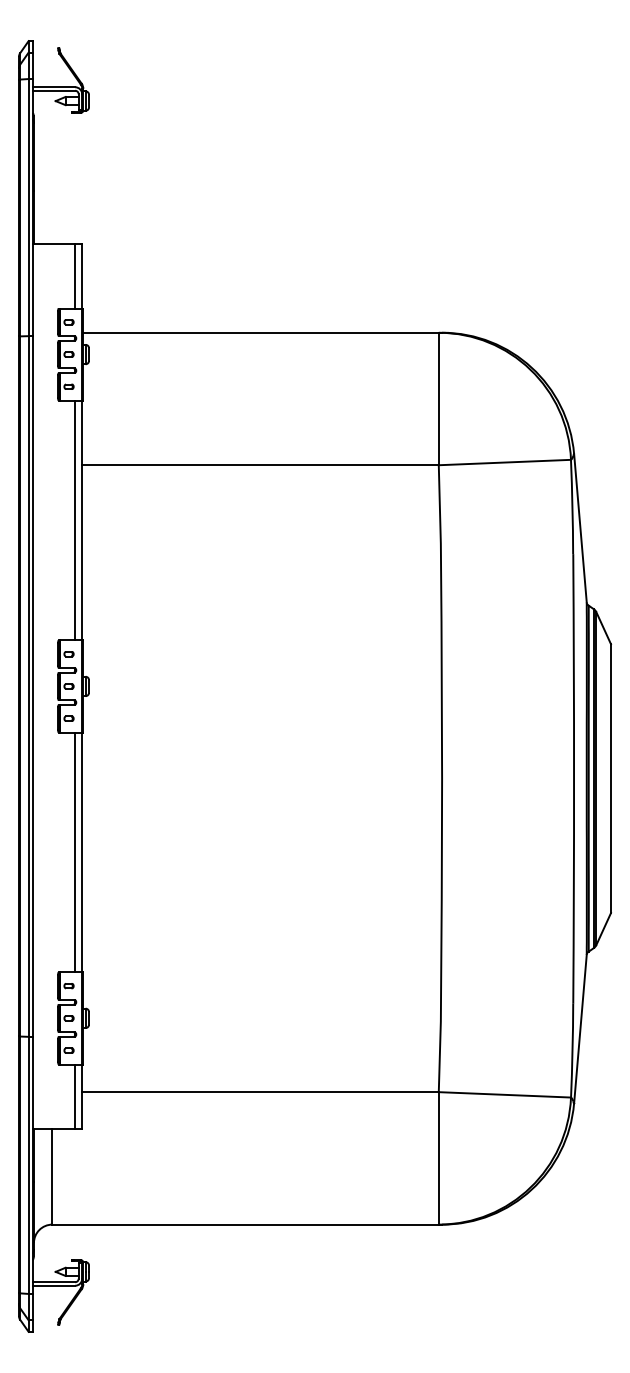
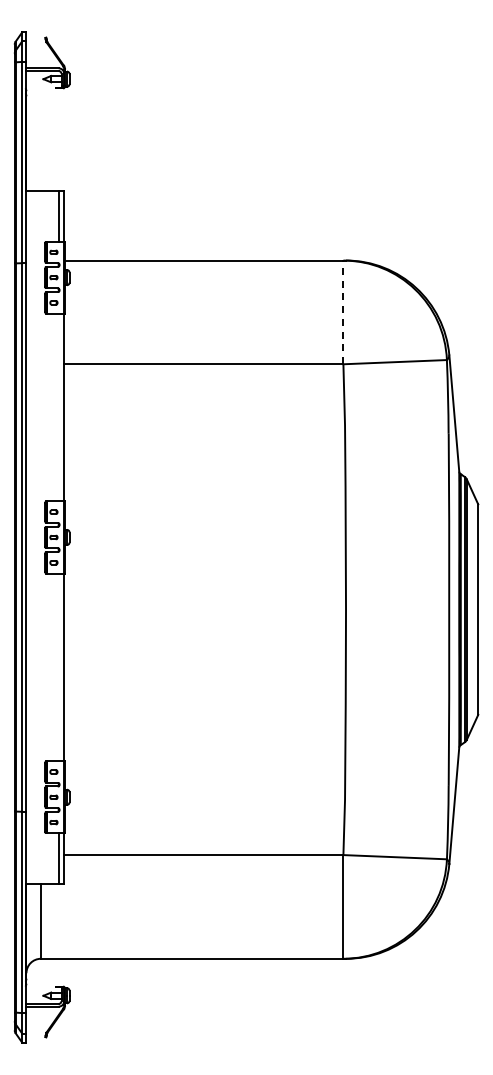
line: (438, 399) -> (343, 312), solid -> dashed
line: (74, 520) -> (58, 407), removed
line: (74, 852) -> (58, 667), removed

